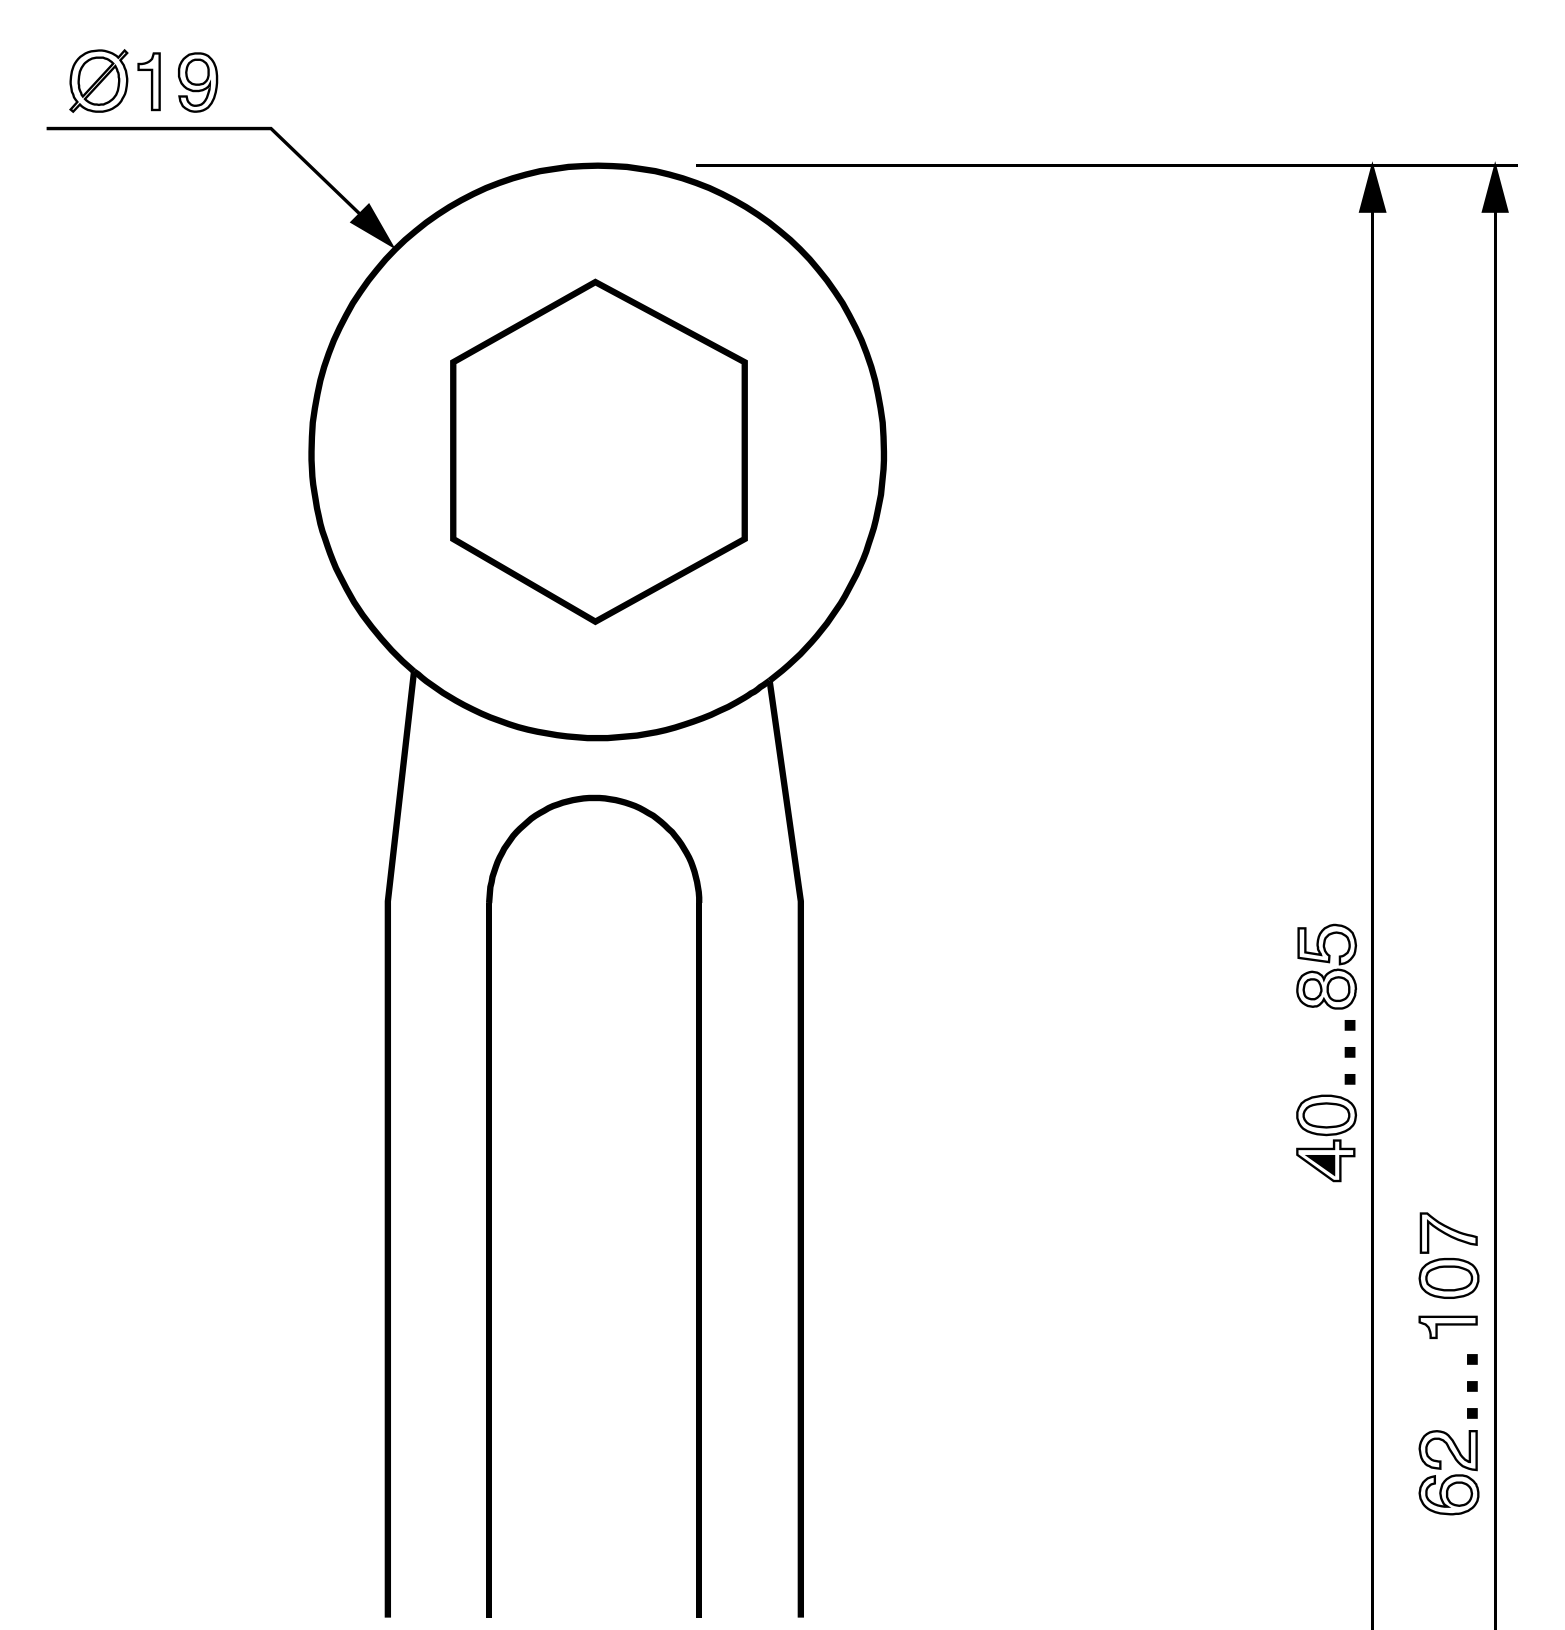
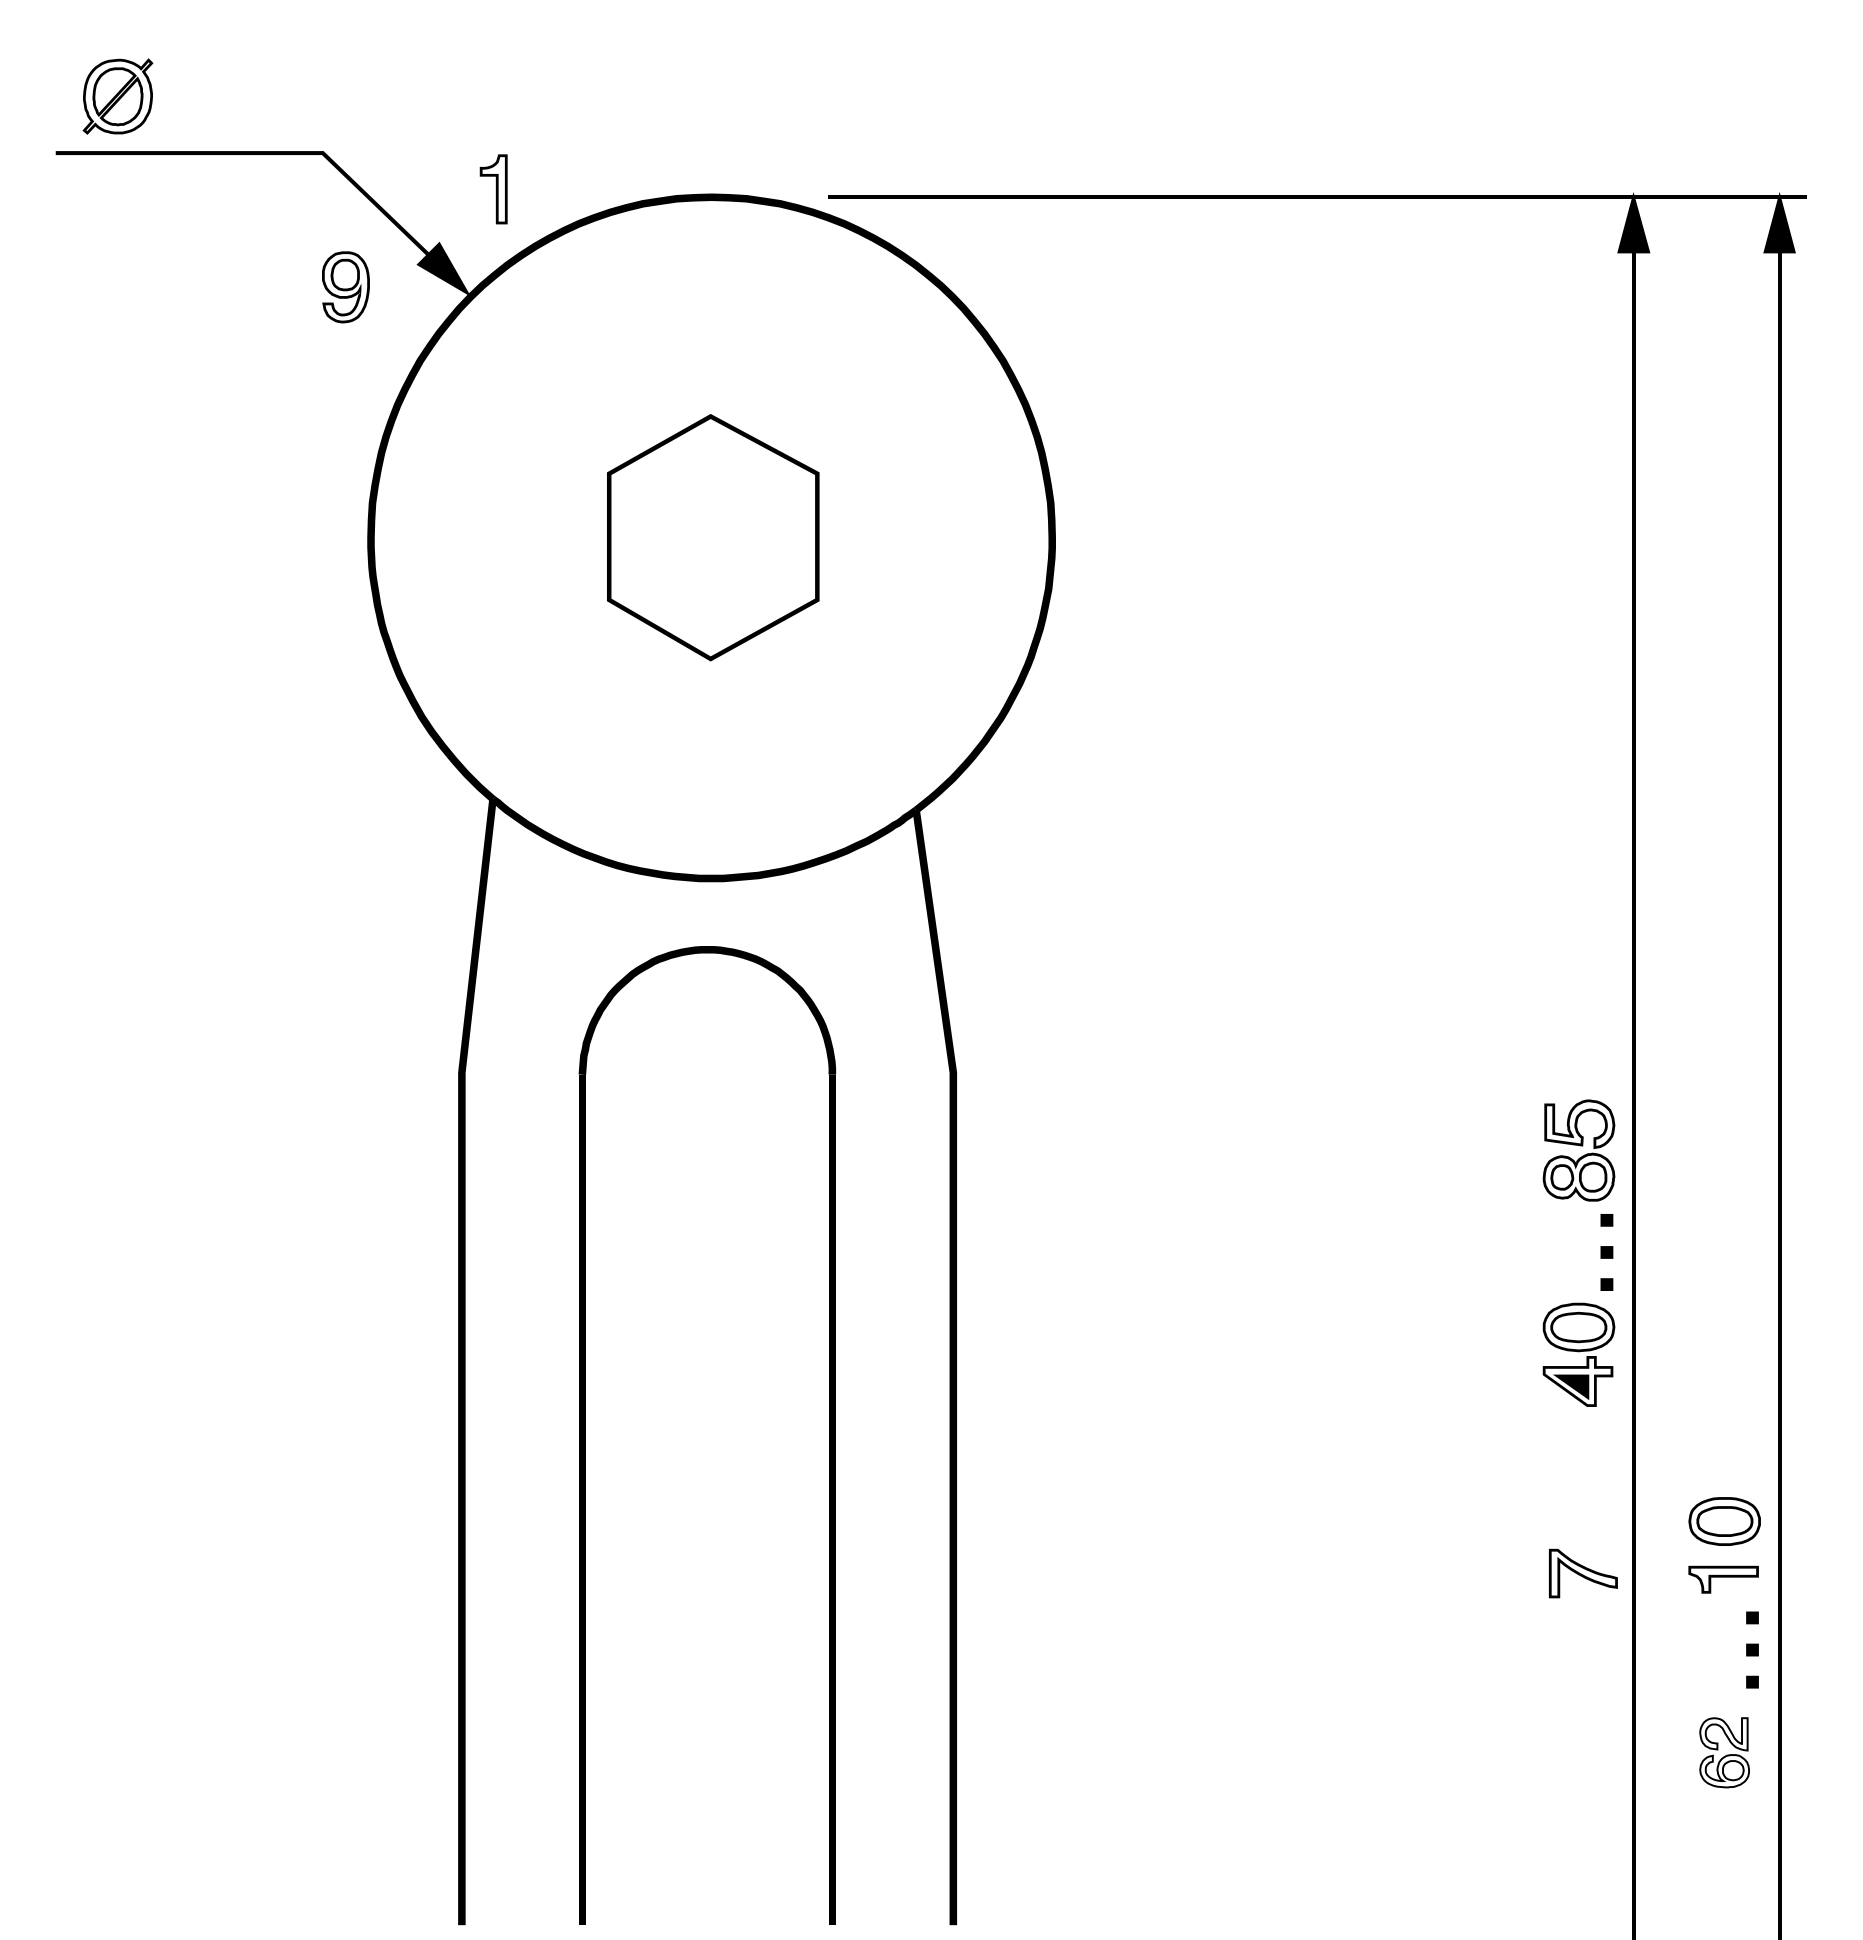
part: (148, 81) -> (493, 189), moved
part: (197, 82) -> (345, 287), moved
part: (599, 451) -> (713, 537), size x0.6
part: (1448, 1233) -> (1583, 1573), moved
part: (1448, 1472) -> (1724, 1752), size x0.7

